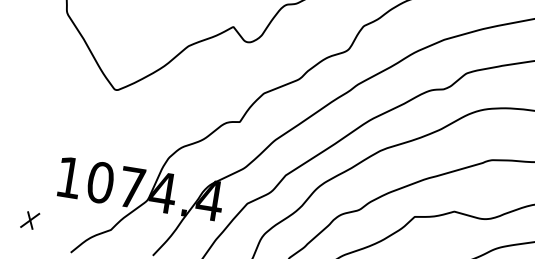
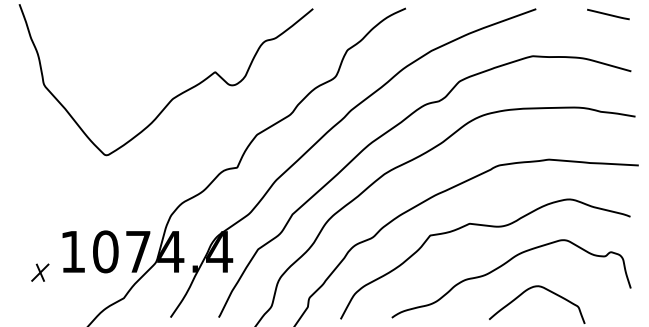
part: (30, 220) -> (40, 272), moved

